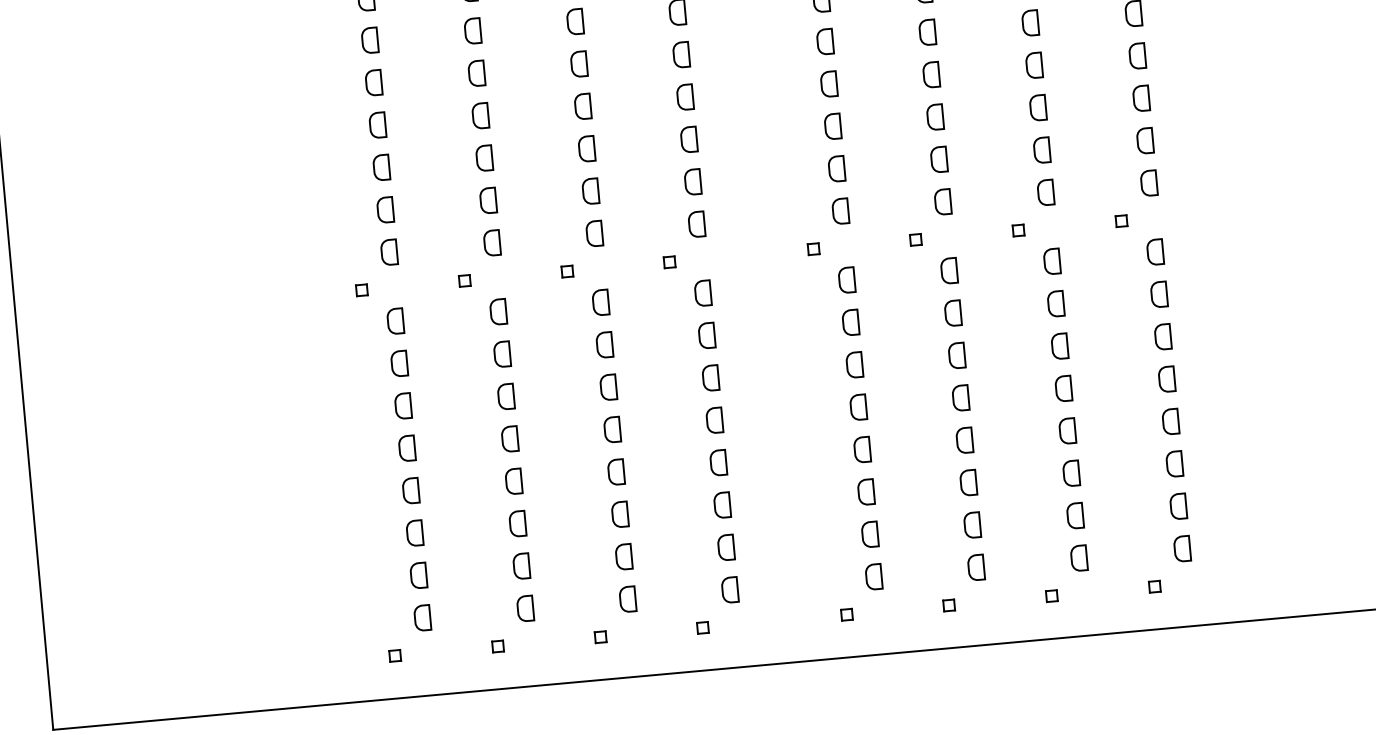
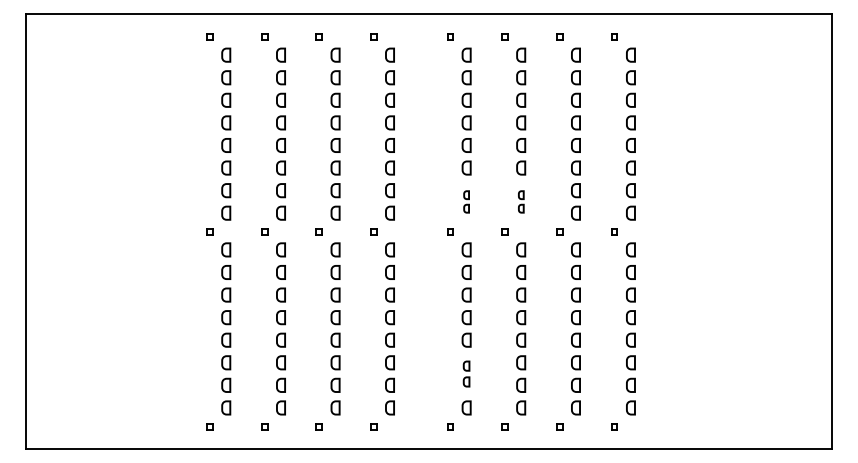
part: (941, 179) -> (521, 201), size x0.6
part: (838, 189) -> (466, 201), size x0.6
part: (867, 512) -> (466, 373), size x0.7

